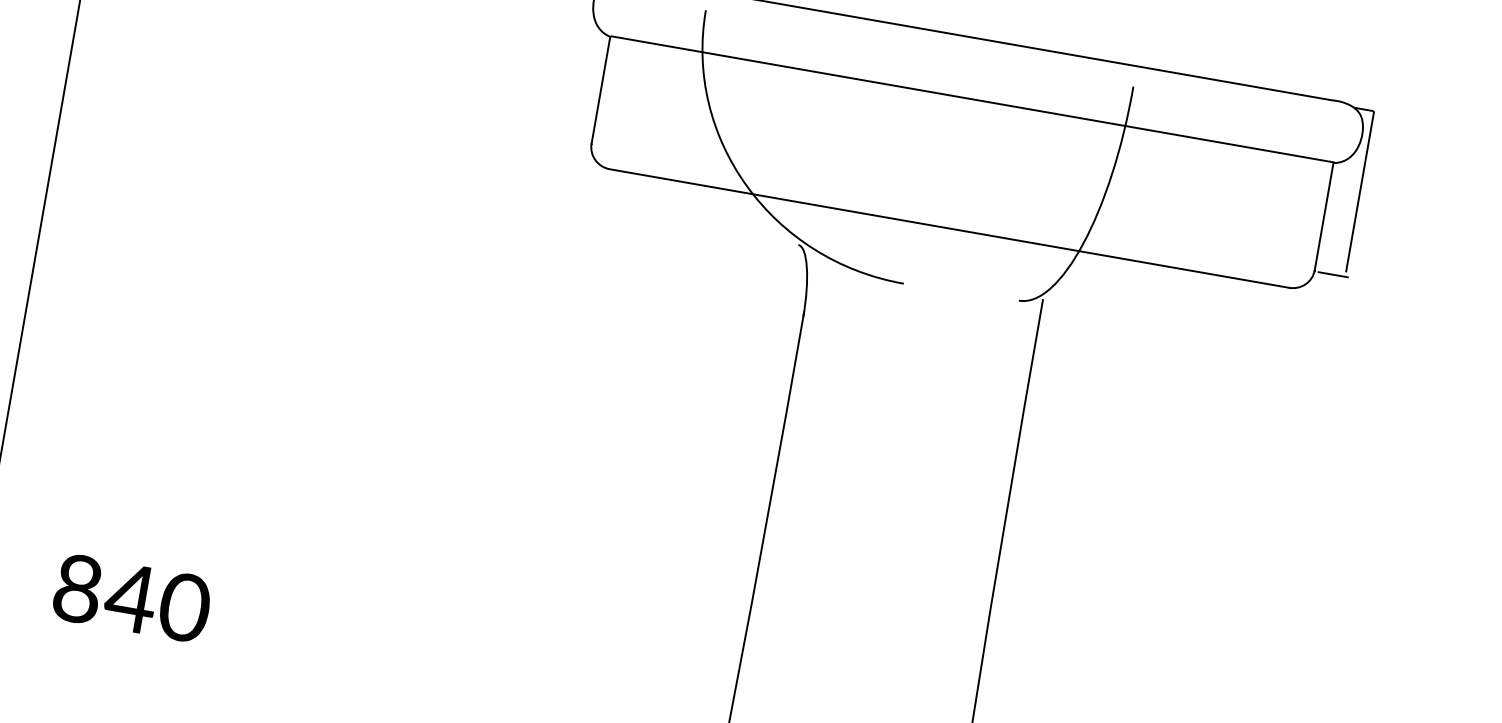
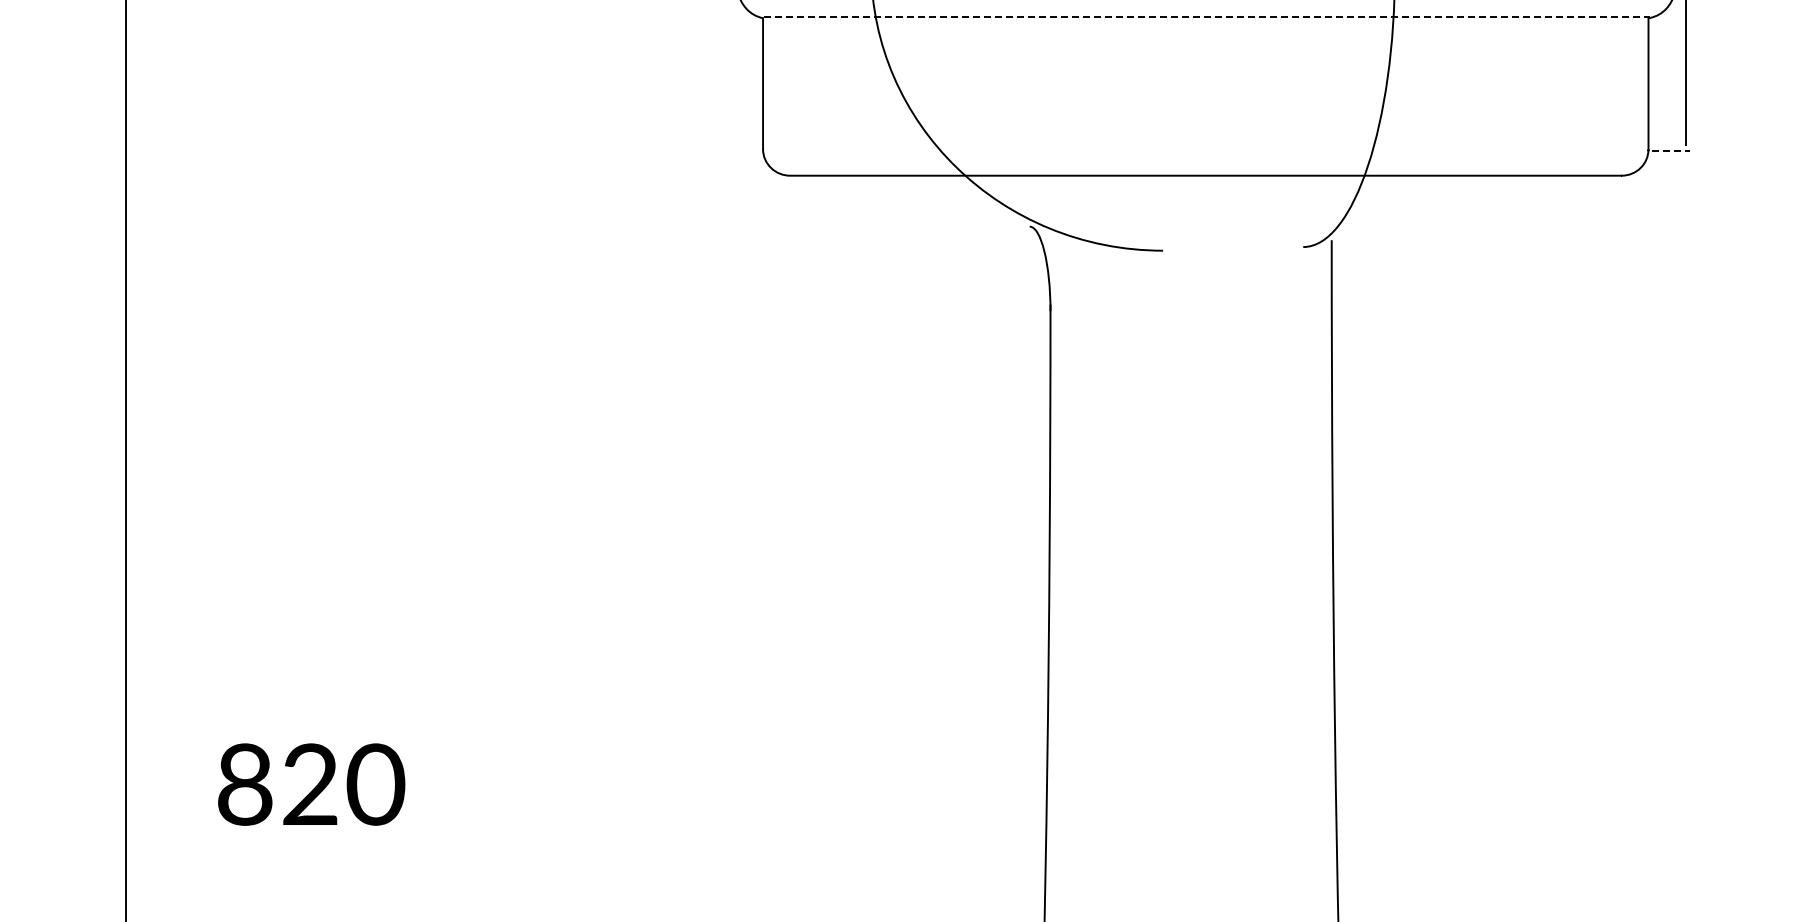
line: (973, 99) -> (1207, 17), solid -> dashed
line: (1333, 275) -> (1671, 151), solid -> dashed
text: (130, 597) -> (309, 783), 840 -> 820

